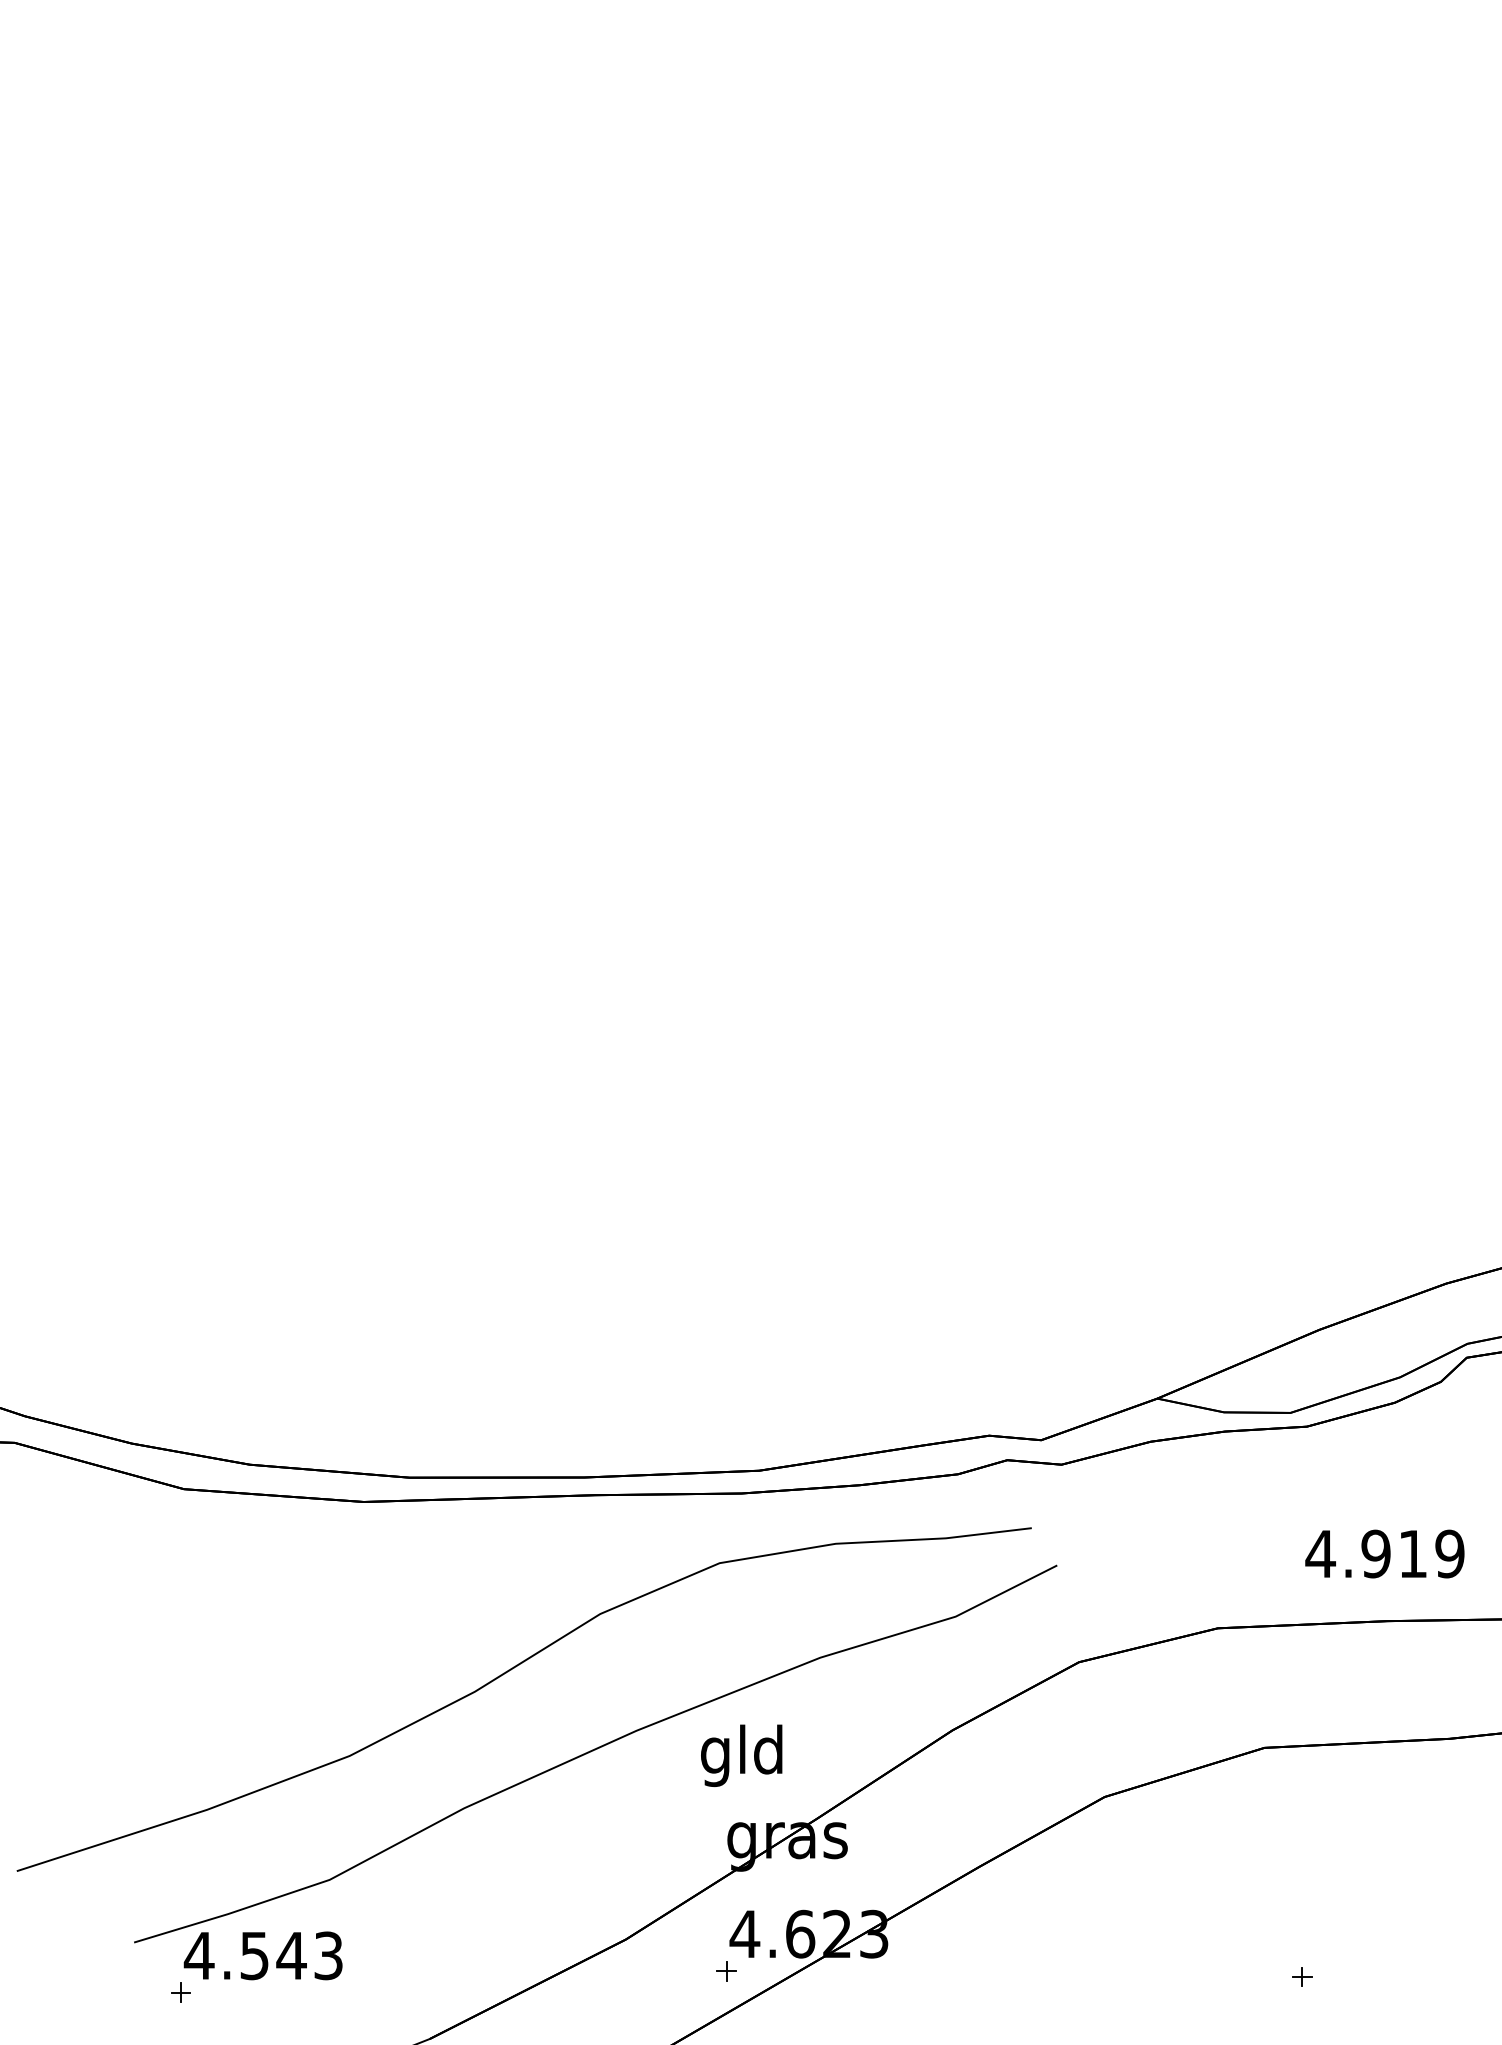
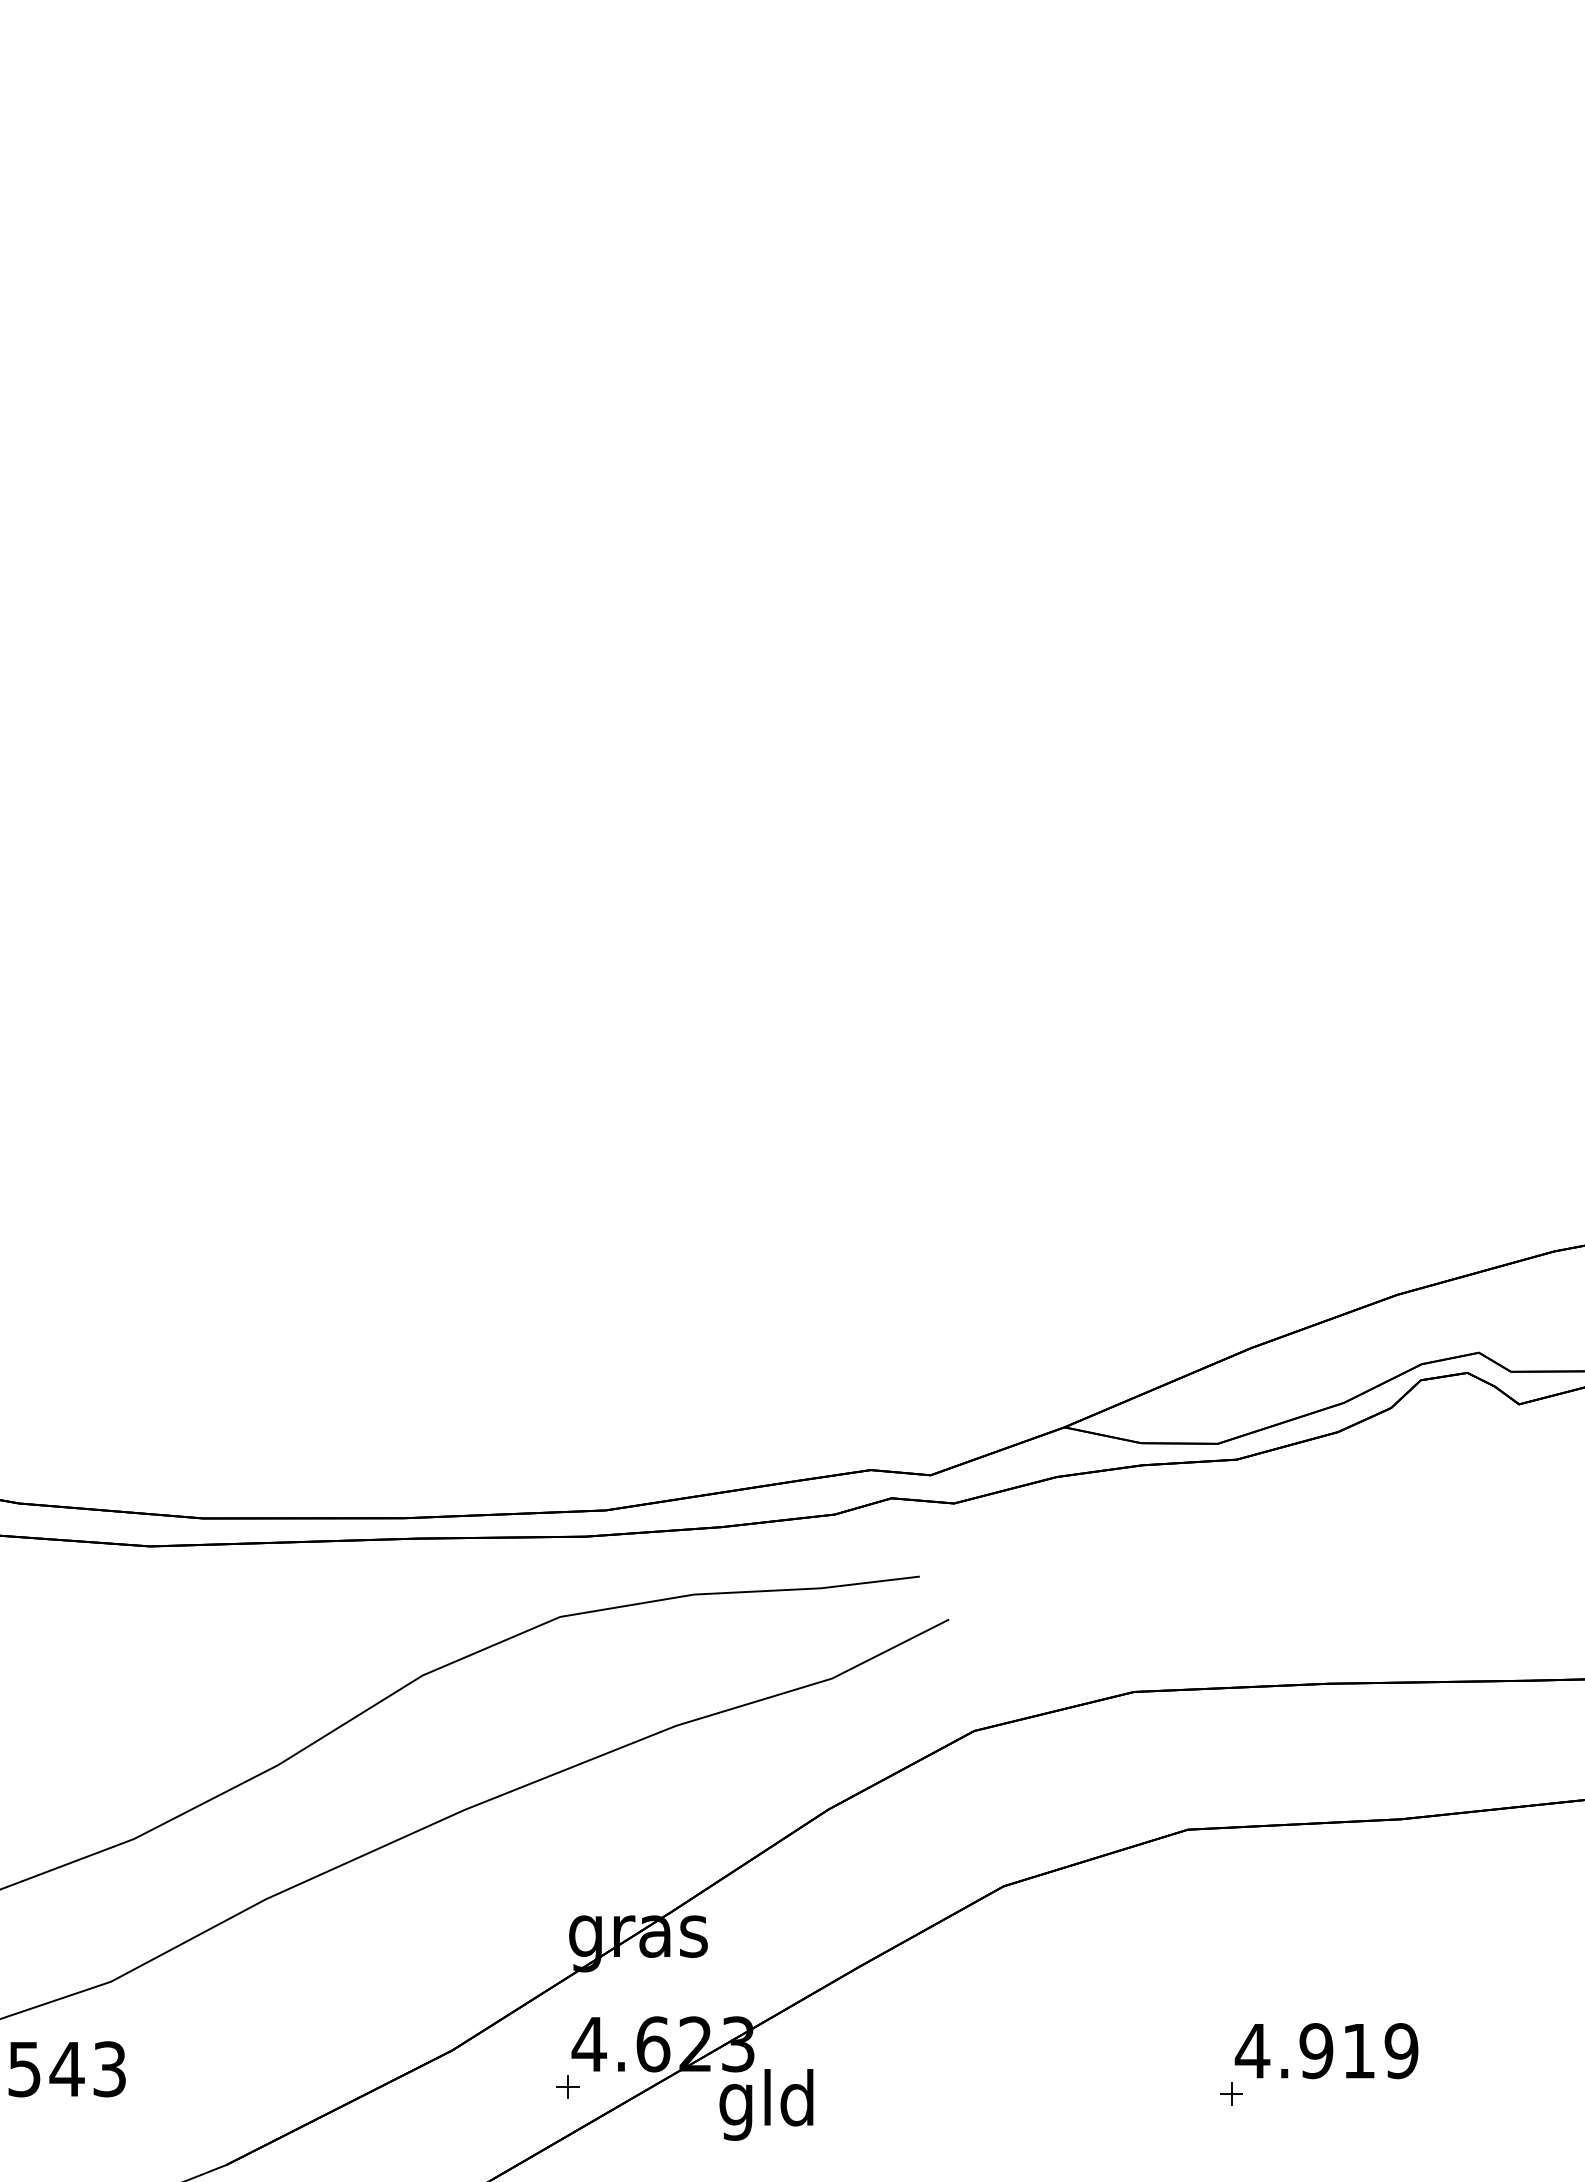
text: (1384, 1553) -> (1326, 2050), moved
text: (741, 1755) -> (766, 2104), moved

